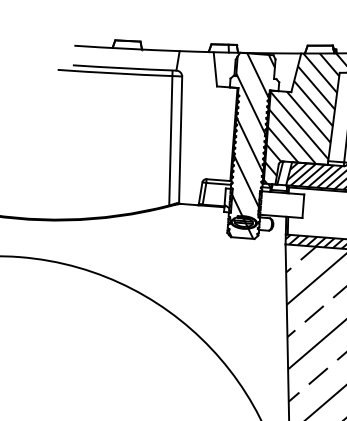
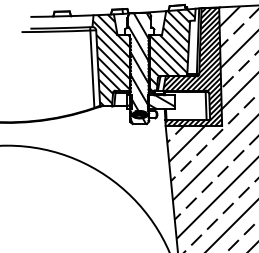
hatch: (203, 128) -> (111, 60), added
hatch: (281, 204) -> (161, 102), added

